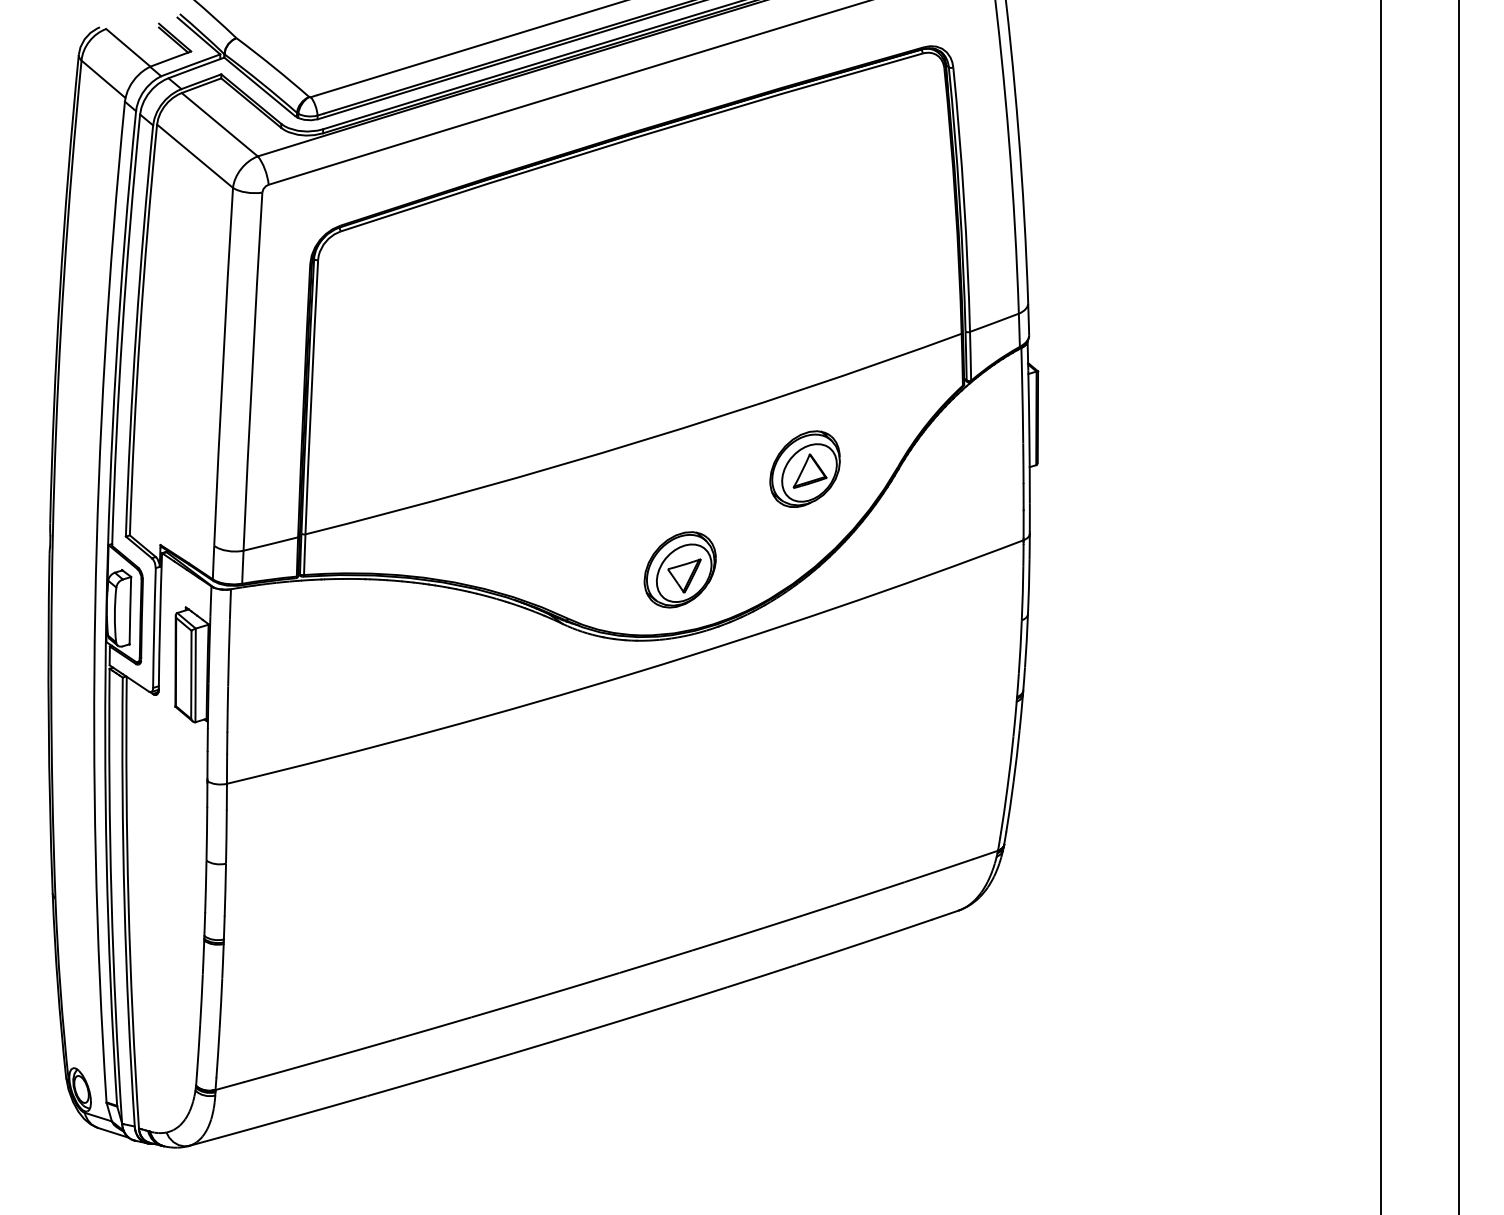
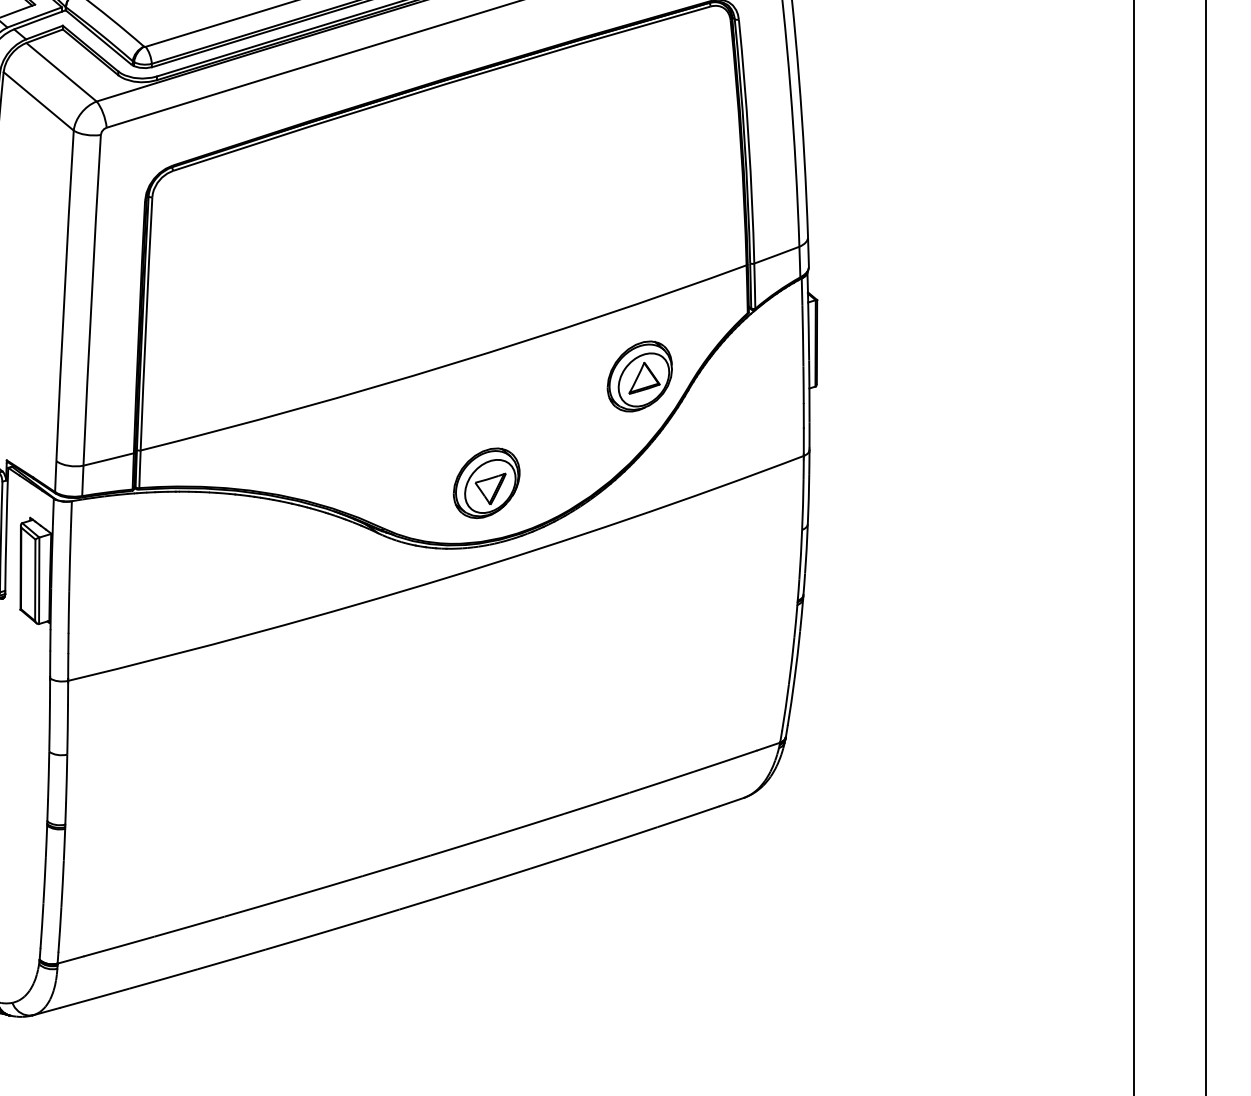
part: (804, 468) -> (639, 375), moved

